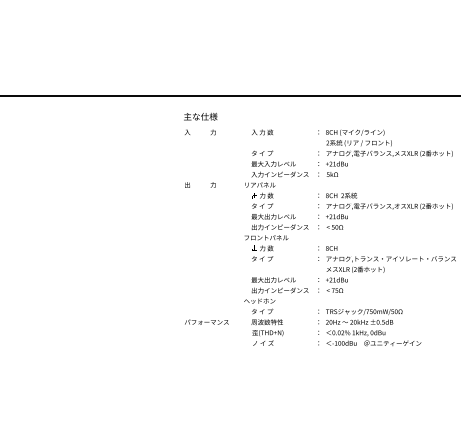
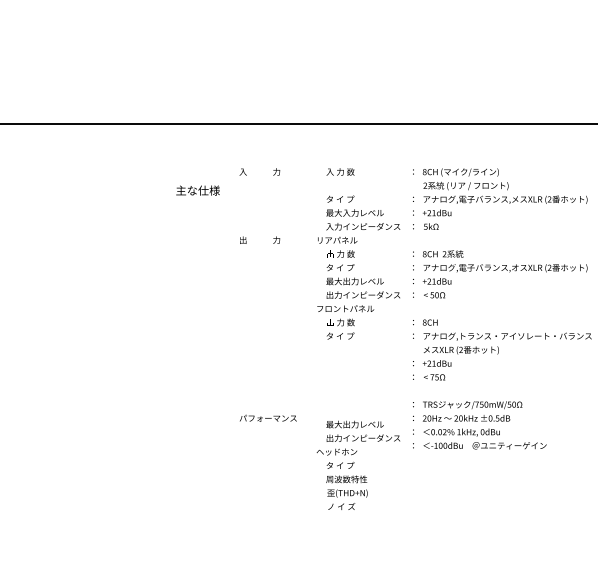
text: (200, 116) -> (197, 190), moved
text: (276, 311) -> (358, 465), moved

